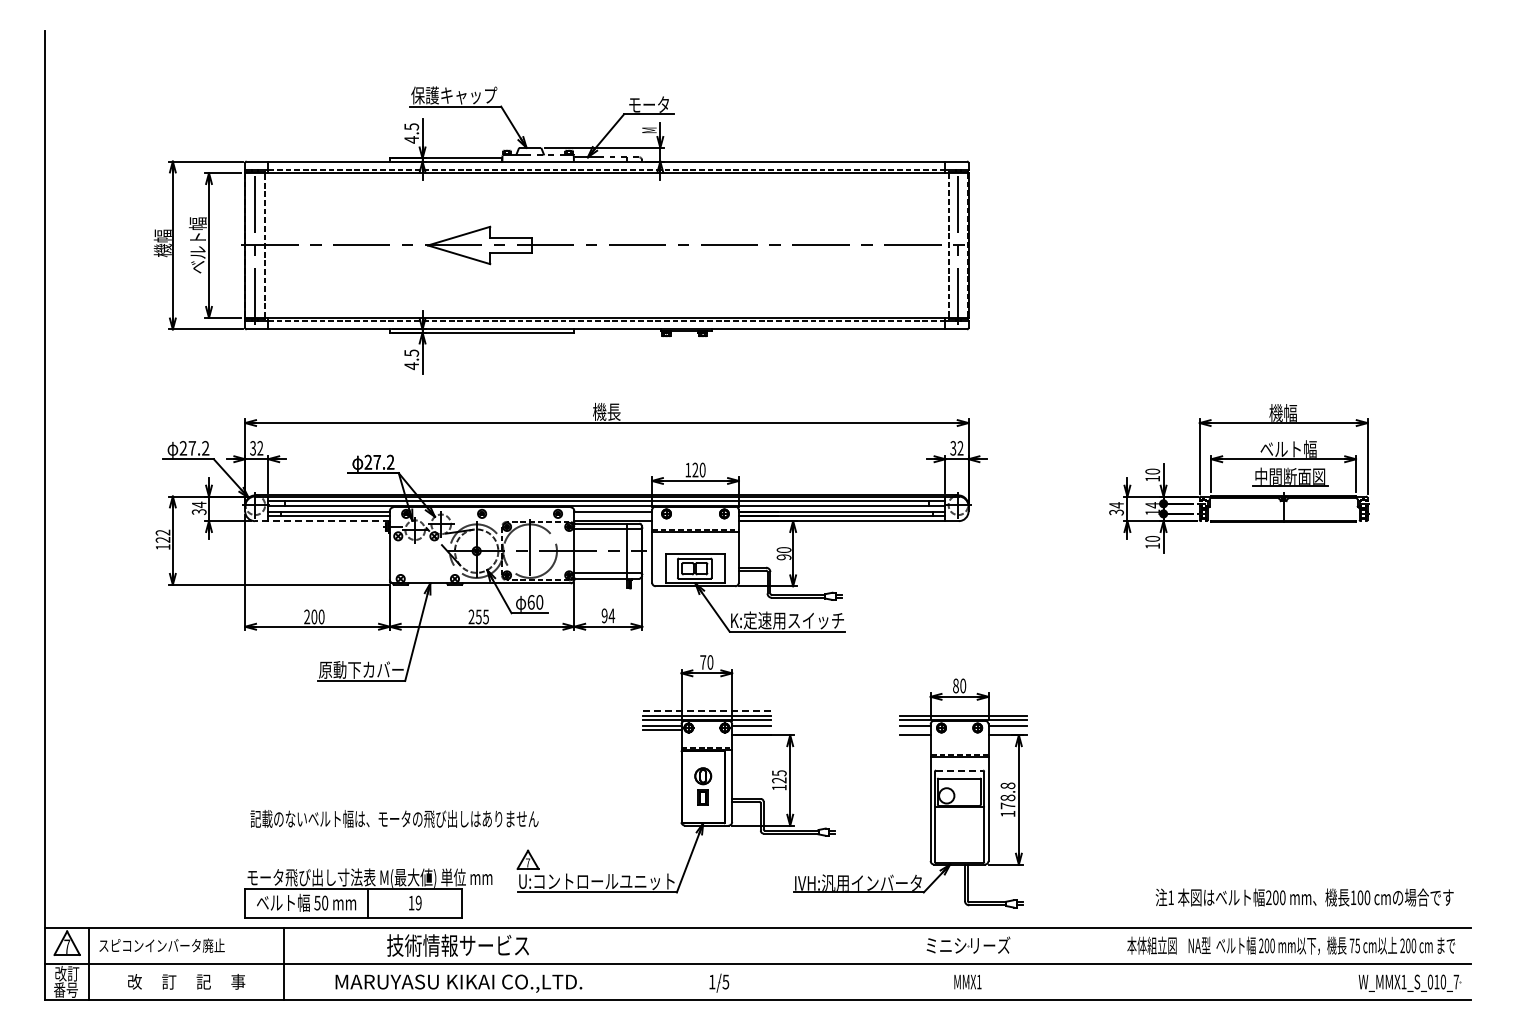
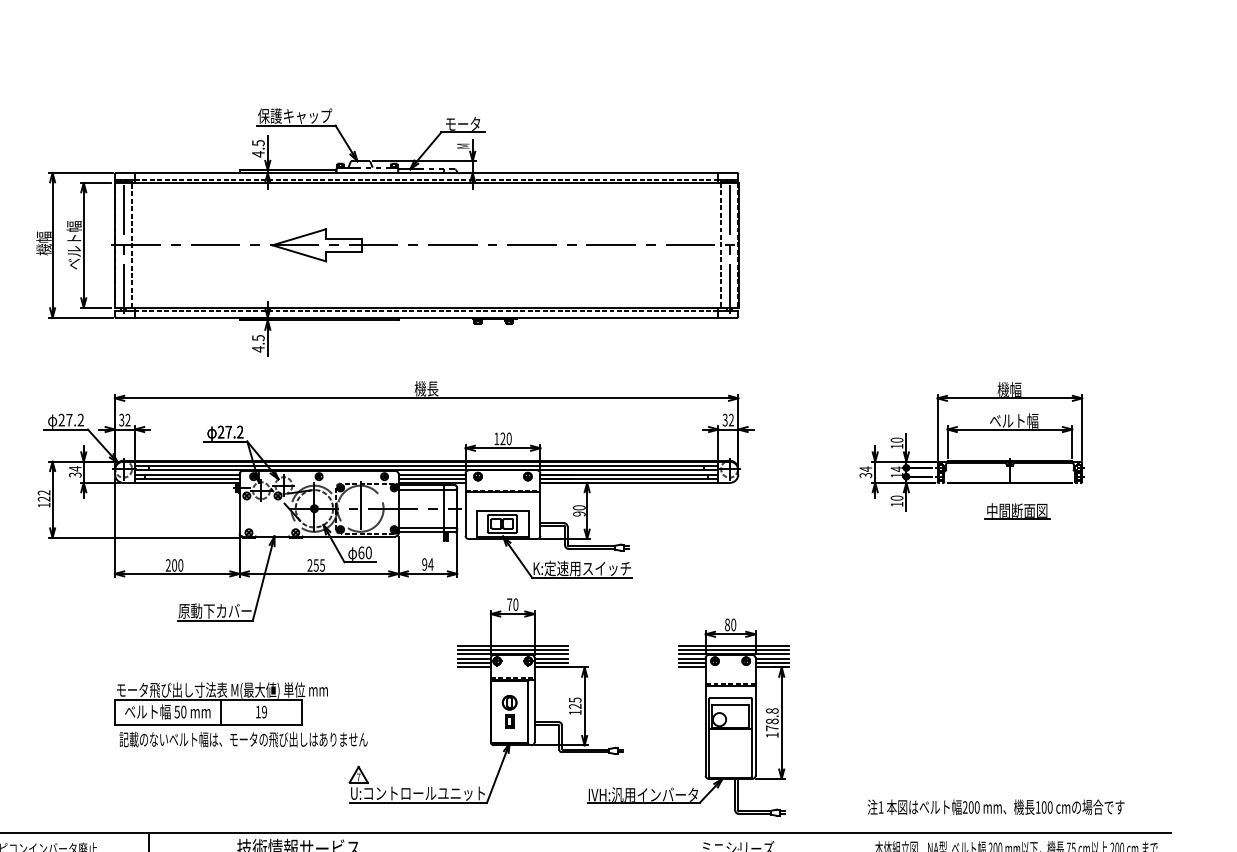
part: (1290, 476) -> (1017, 510), moved
line: (613, 516) -> (432, 478), added
line: (321, 521) -> (180, 483), dashed -> solid
line: (706, 710) -> (512, 646), dashed -> solid
line: (963, 710) -> (733, 646), added
line: (751, 730) -> (551, 663), added
line: (915, 730) -> (692, 663), added
line: (1007, 730) -> (771, 663), added
line: (662, 735) -> (474, 667), added
line: (959, 770) -> (730, 697), dashed -> solid
part: (368, 893) -> (221, 703), moved
text: (1304, 897) -> (995, 807), moved

